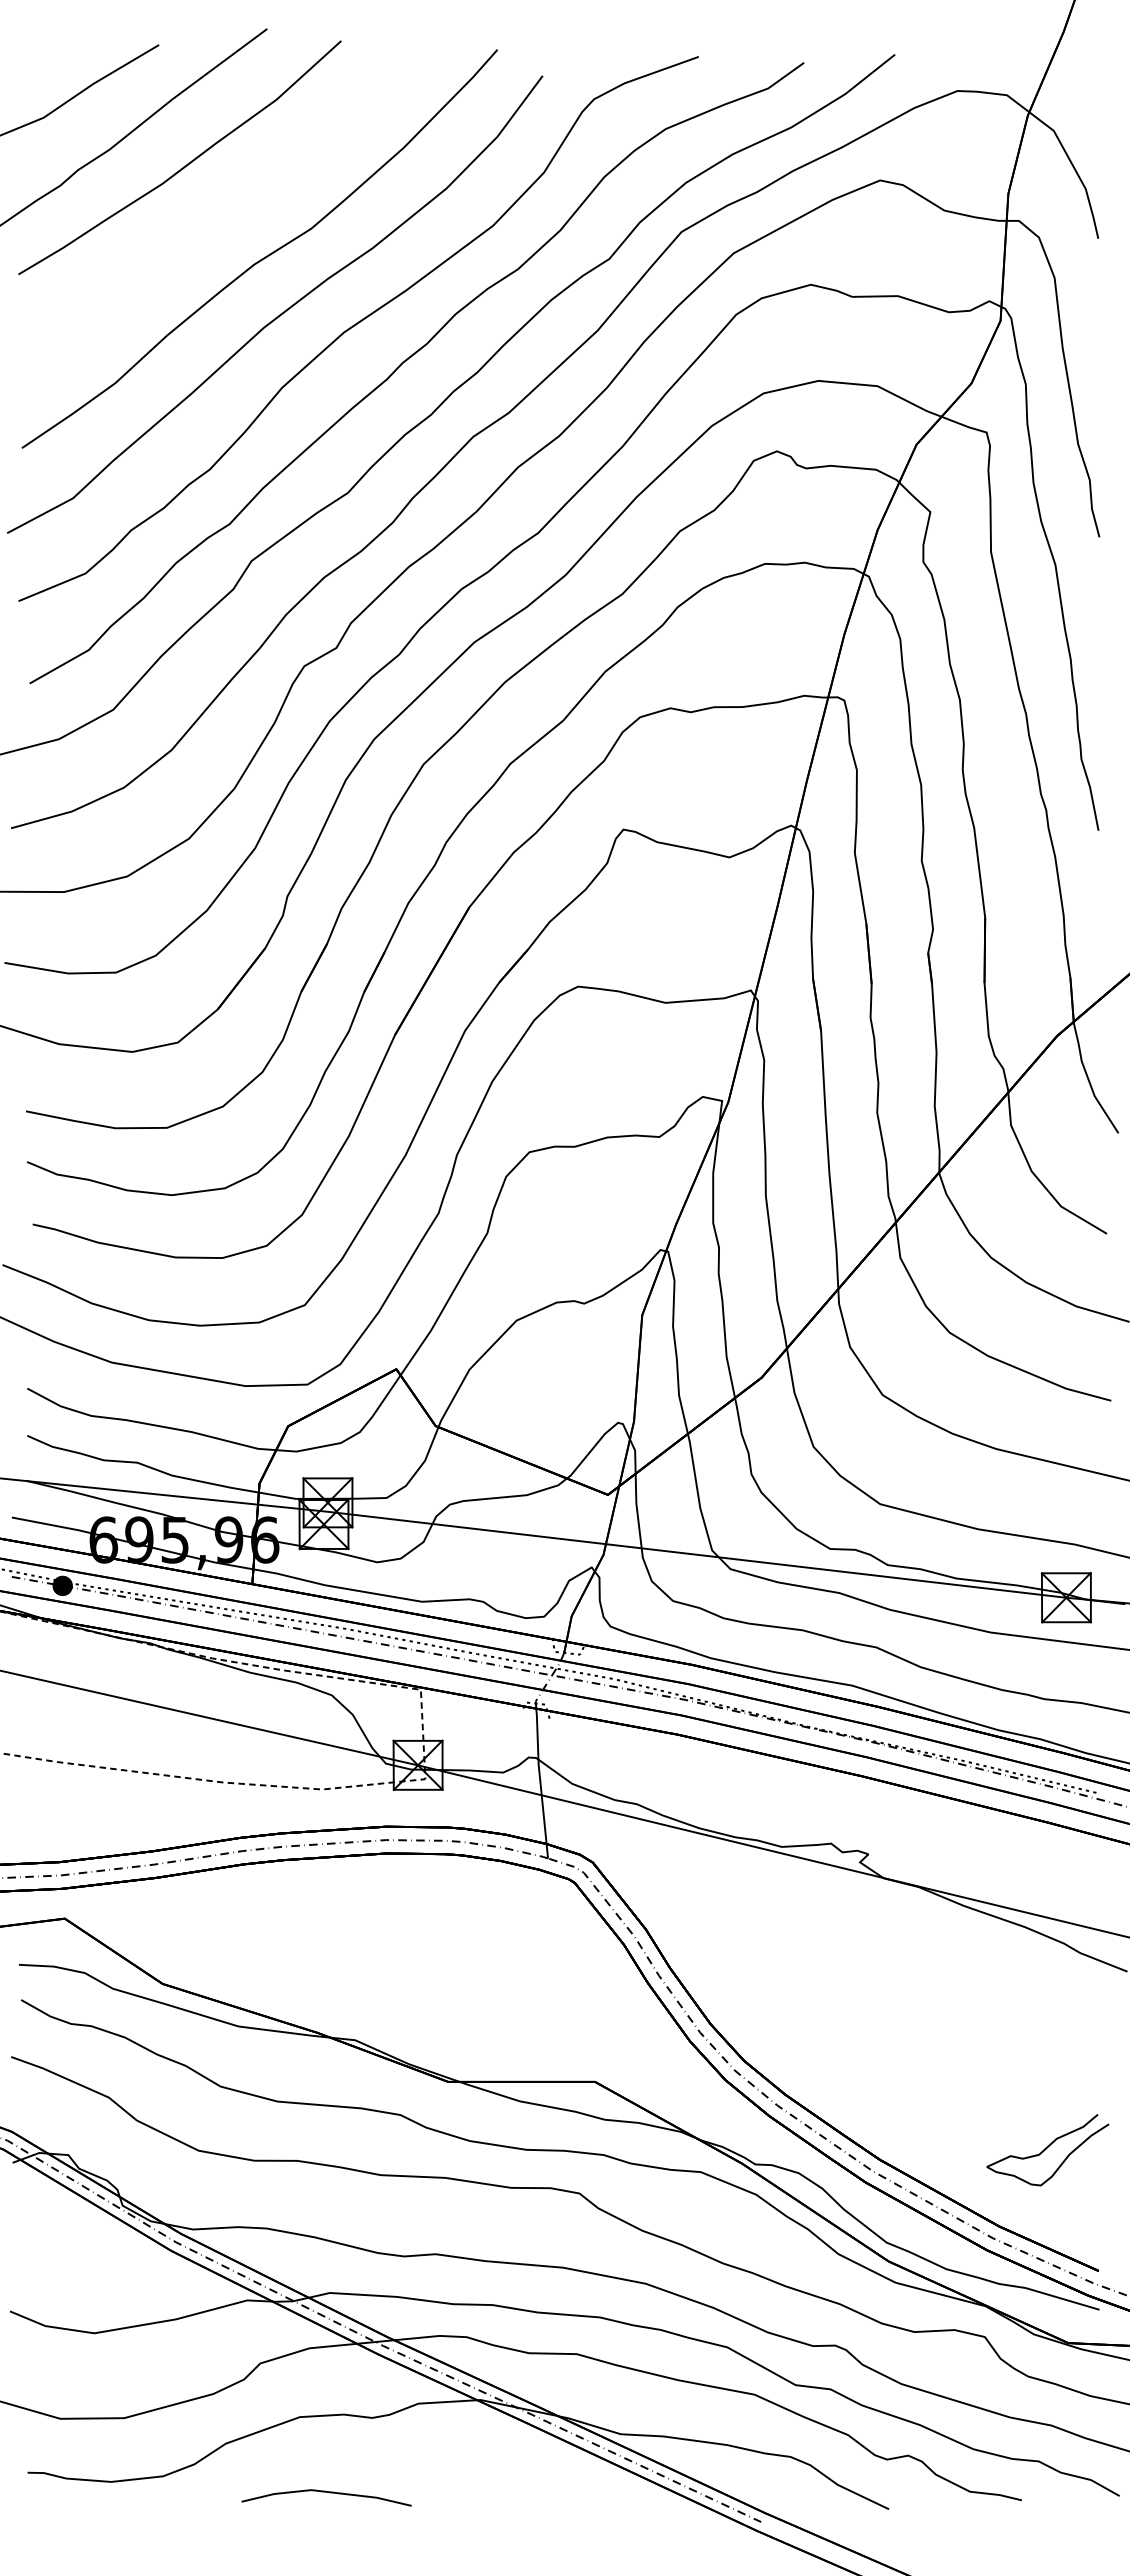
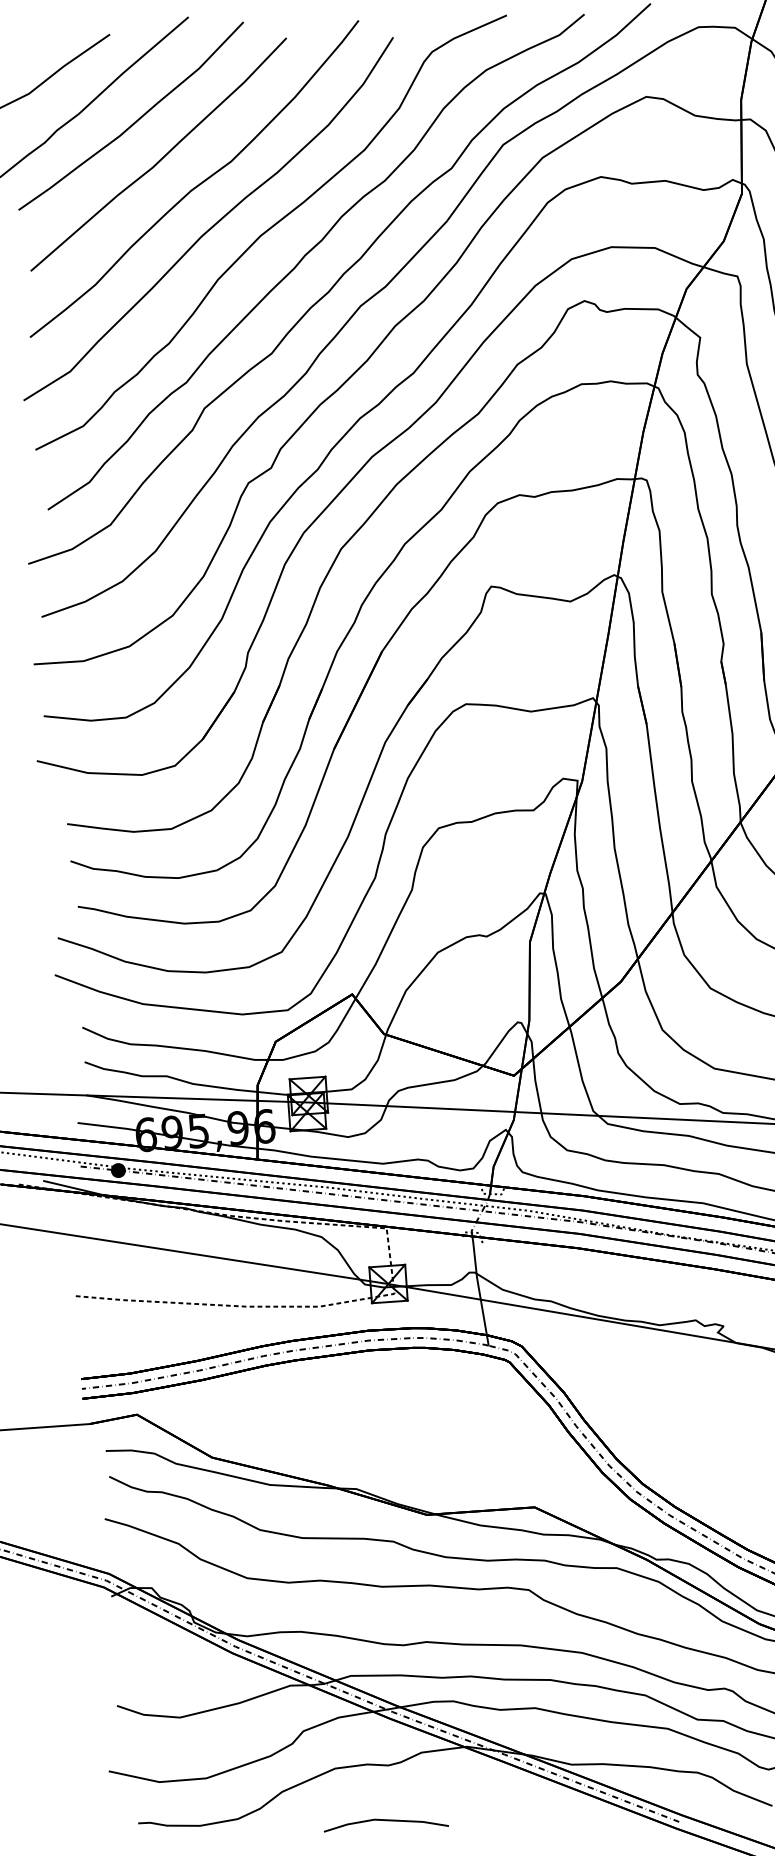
curve: (218, 216) -> (162, 157), added
line: (326, 2492) -> (385, 1820), moved

